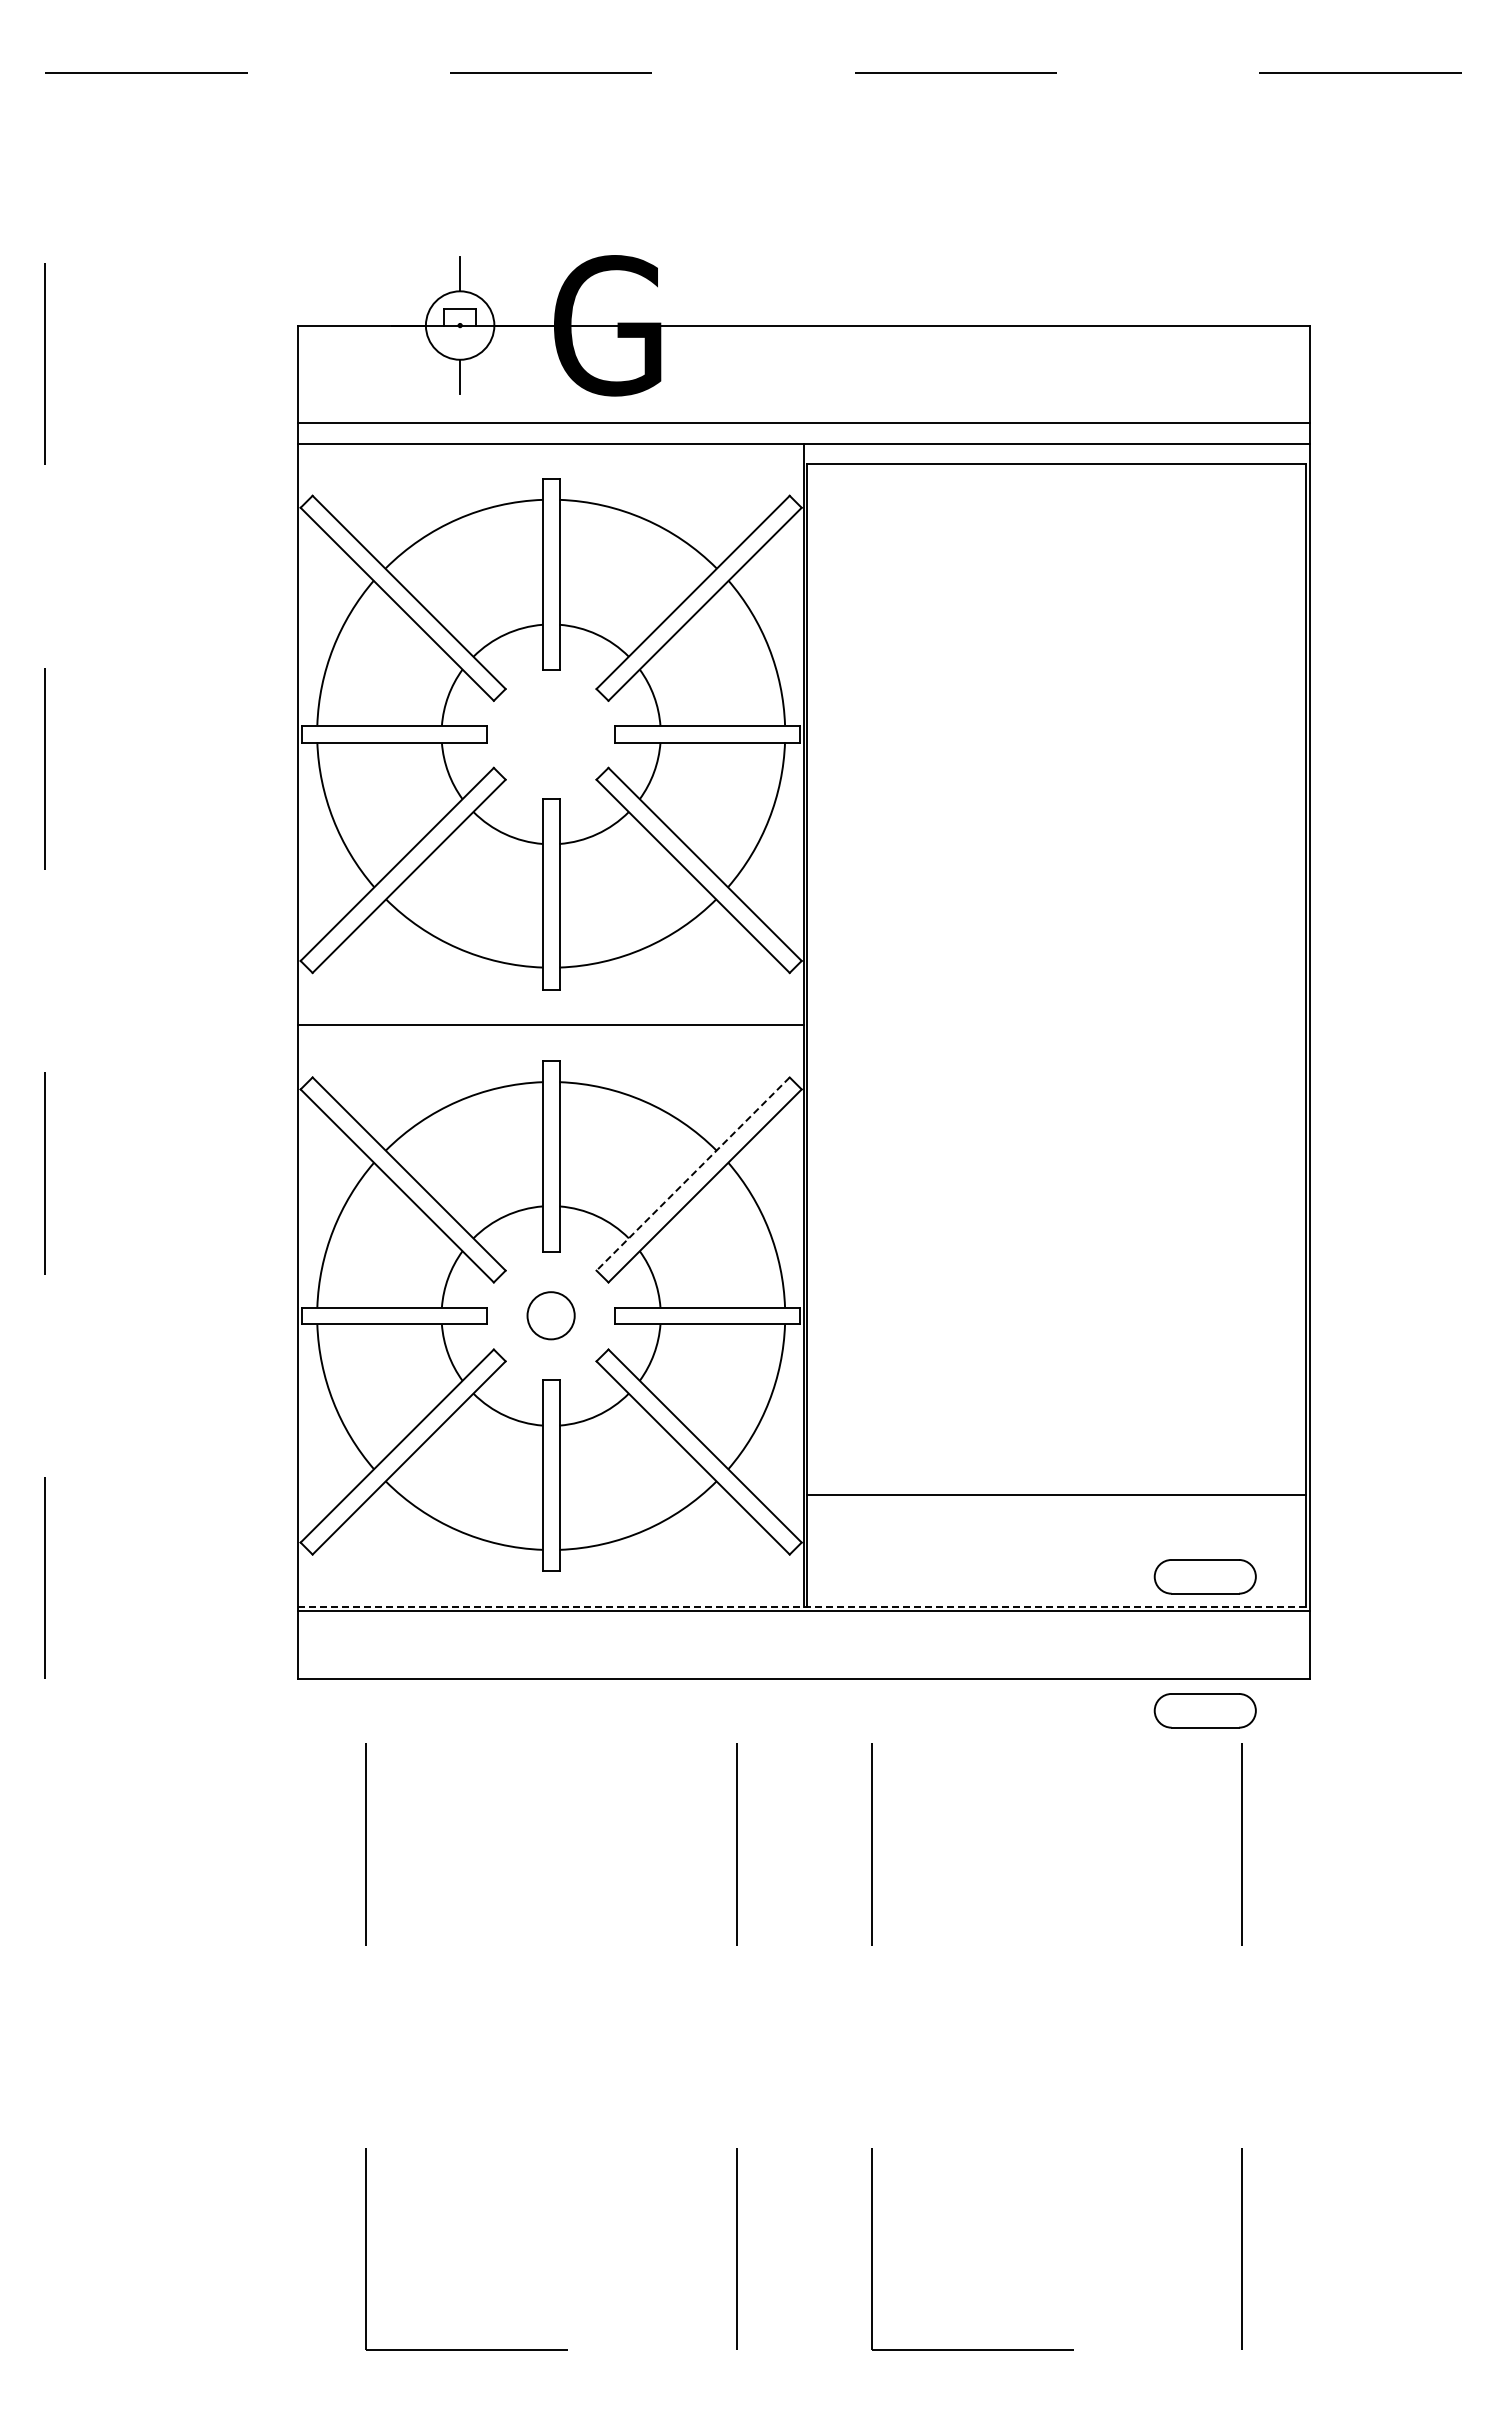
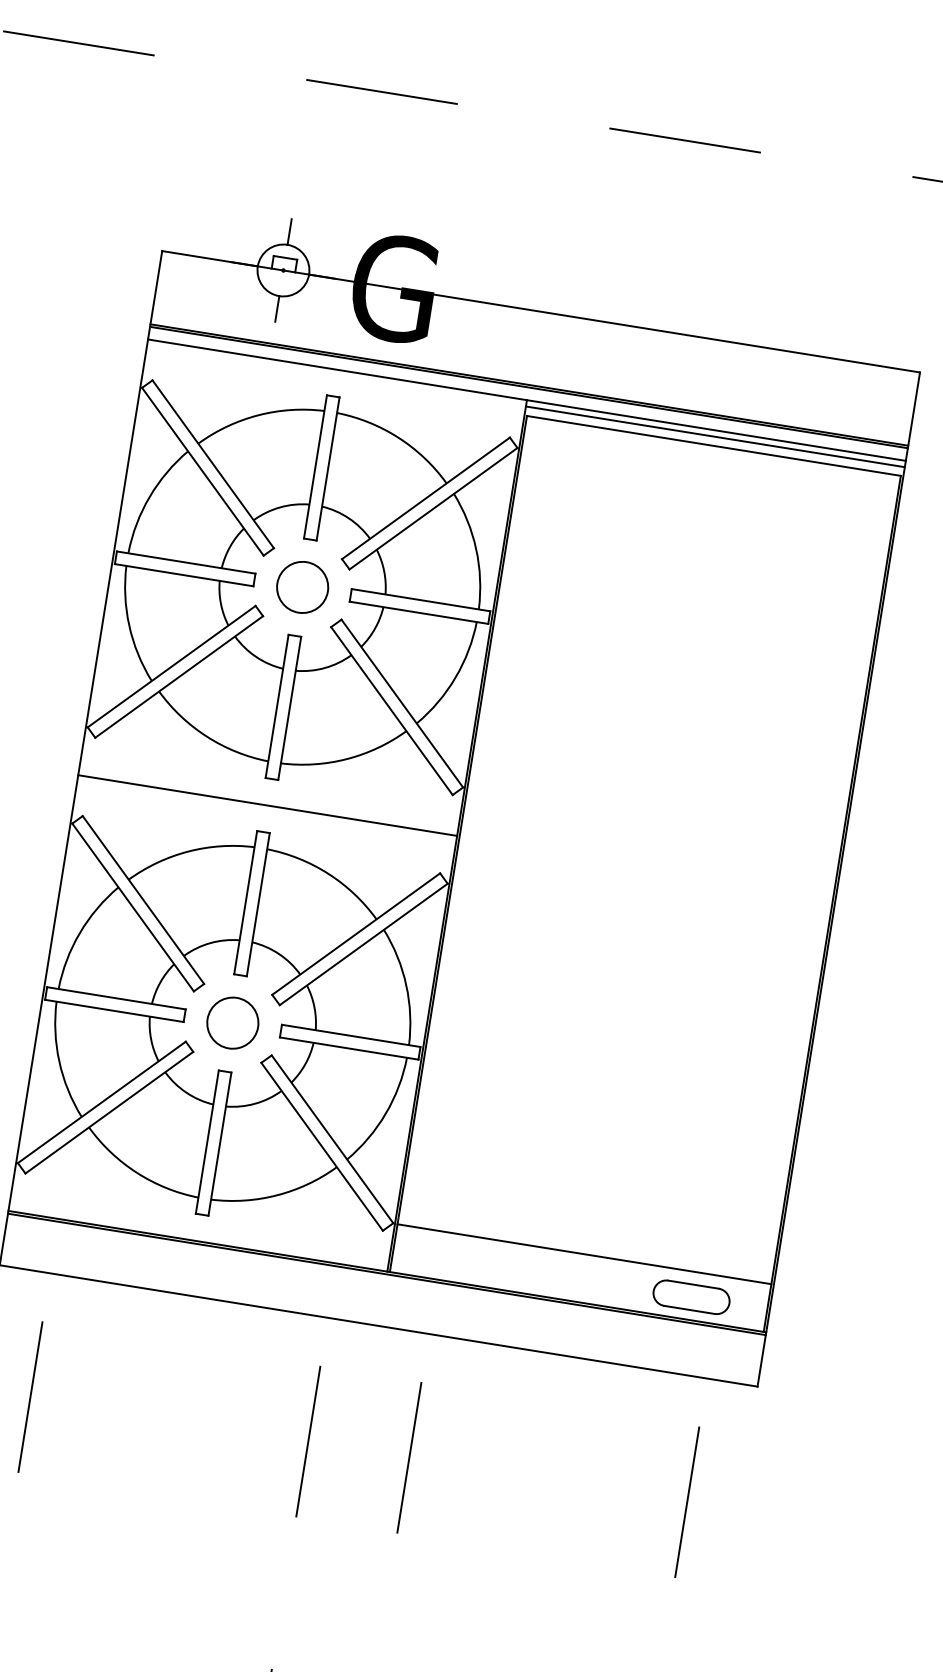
line: (803, 426) -> (528, 387), added
line: (1056, 452) -> (714, 437), added
circle: (550, 733) -> (302, 586), added
line: (693, 1174) -> (356, 934), dashed -> solid
circle: (550, 1315) -> (232, 1022), size x1.43
line: (1056, 1495) -> (584, 1254), moved
line: (804, 1606) -> (387, 1271), dashed -> solid
part: (1204, 1710) -> (674, 1397), removed

